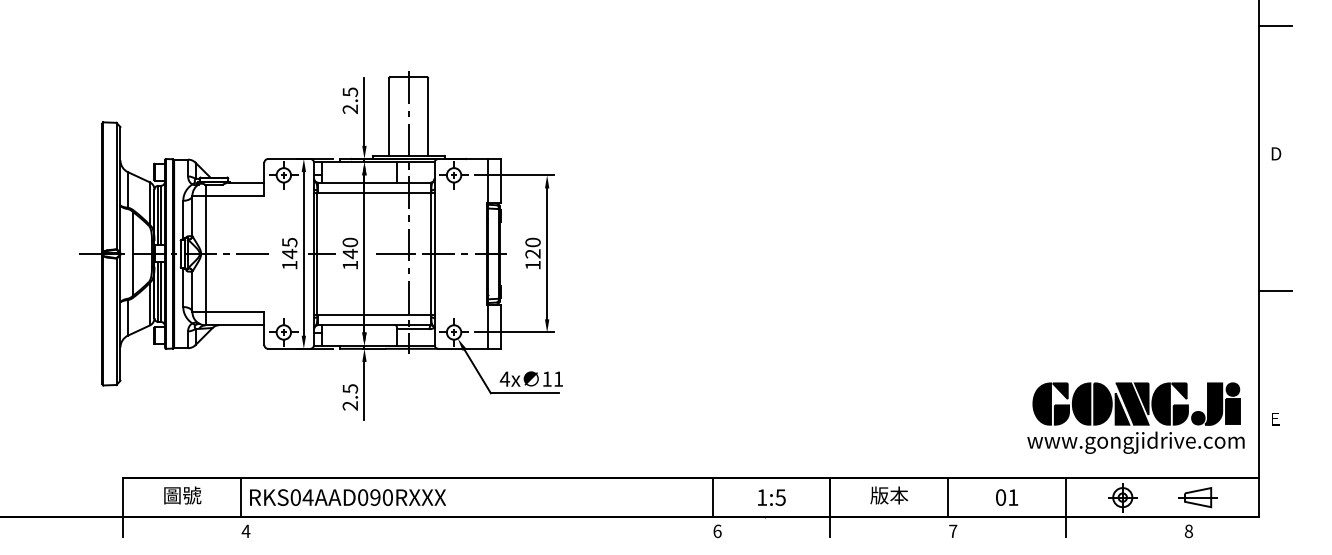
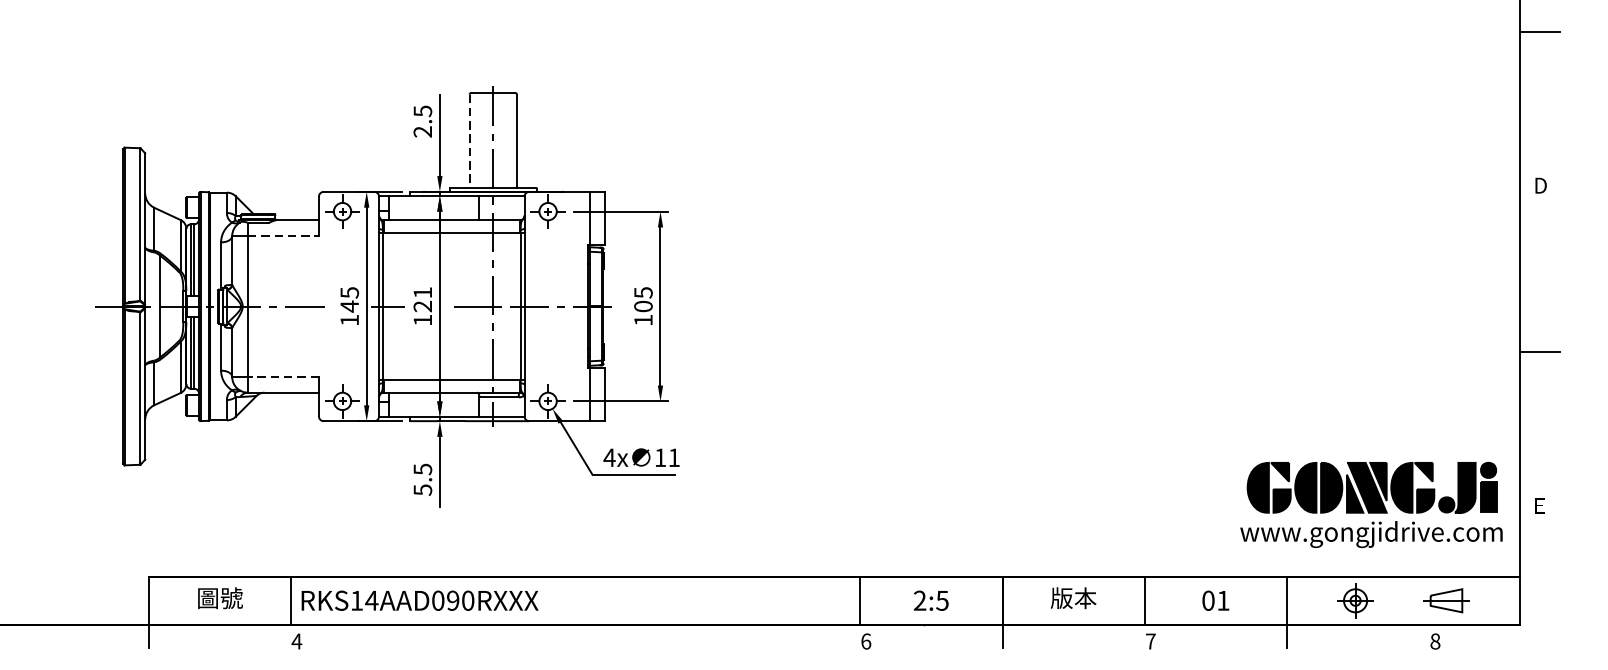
line: (389, 117) -> (470, 141), solid -> dashed
line: (235, 195) -> (284, 235), solid -> dashed
text: (532, 247) -> (642, 298), 120 -> 105
text: (350, 248) -> (423, 299), 140 -> 121
line: (234, 312) -> (282, 377), solid -> dashed
text: (350, 405) -> (423, 489), 2.5 -> 5.5
text: (295, 497) -> (356, 600), RKS04AAD090RXXX -> RKS14AAD090RXXX
text: (762, 497) -> (920, 600), 1:5 -> 2:5

